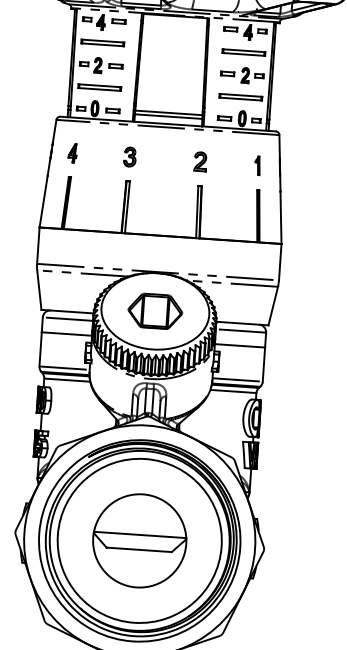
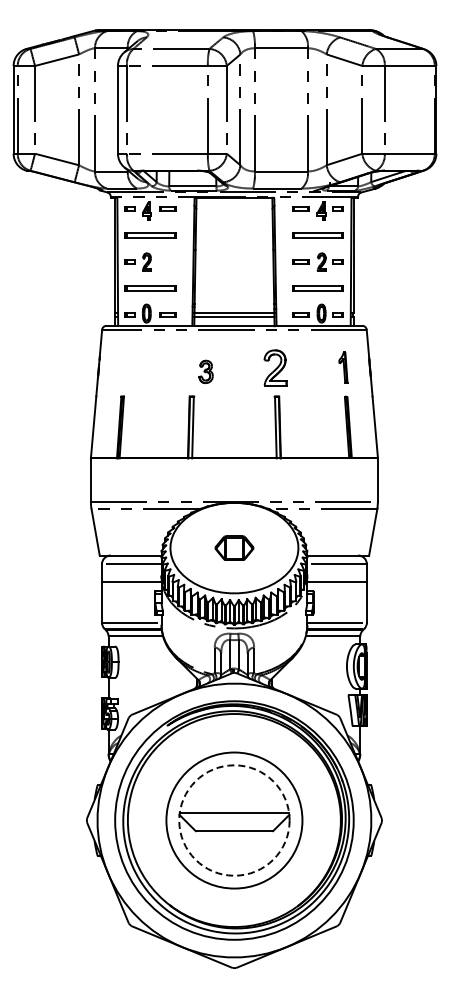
part: (115, 65) -> (167, 261), removed
part: (72, 152) -> (123, 367), removed
part: (129, 156) -> (205, 371), moved
part: (200, 161) -> (275, 367), size x1.6
part: (257, 165) -> (343, 367), size x1.4
part: (155, 310) -> (234, 547), size x0.6
circle: (139, 540) -> (234, 820), size x0.7
circle: (139, 540) -> (234, 820), solid -> dashed

